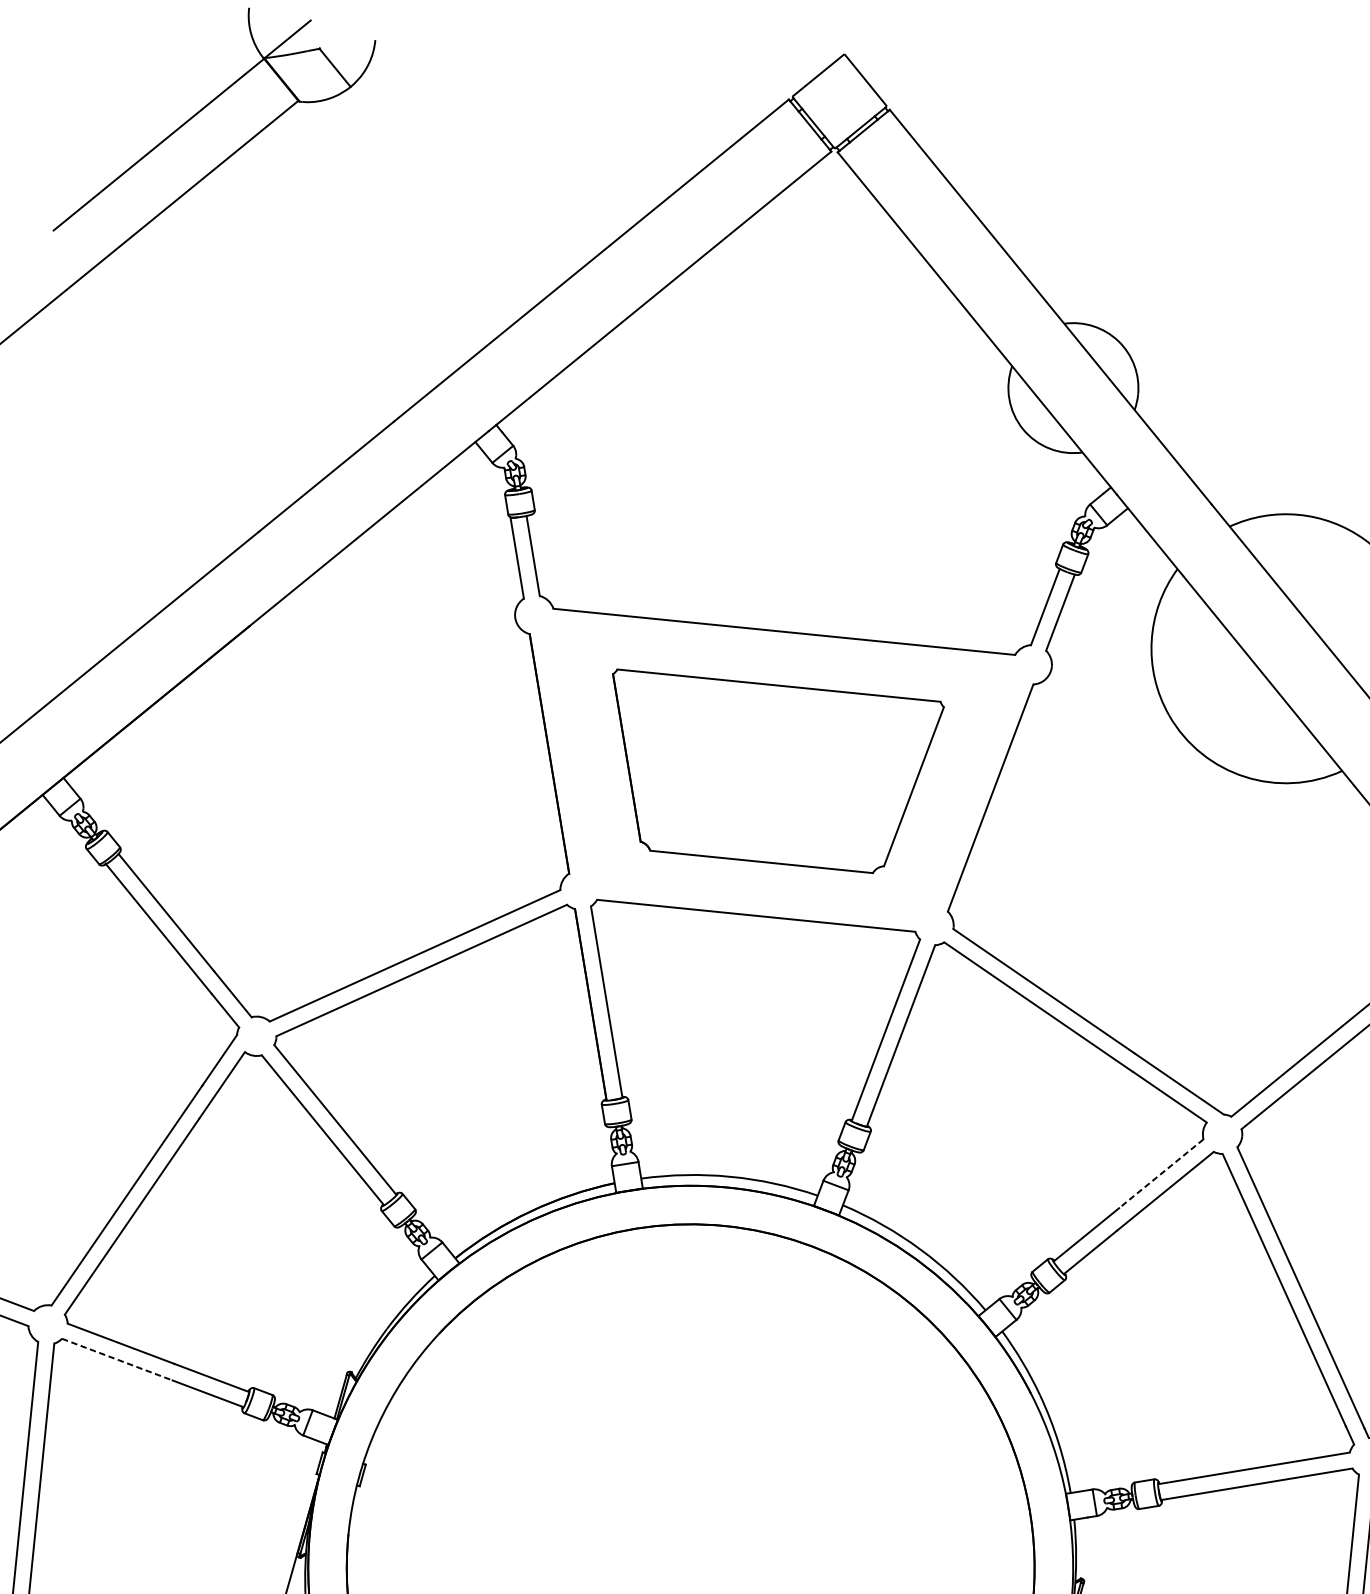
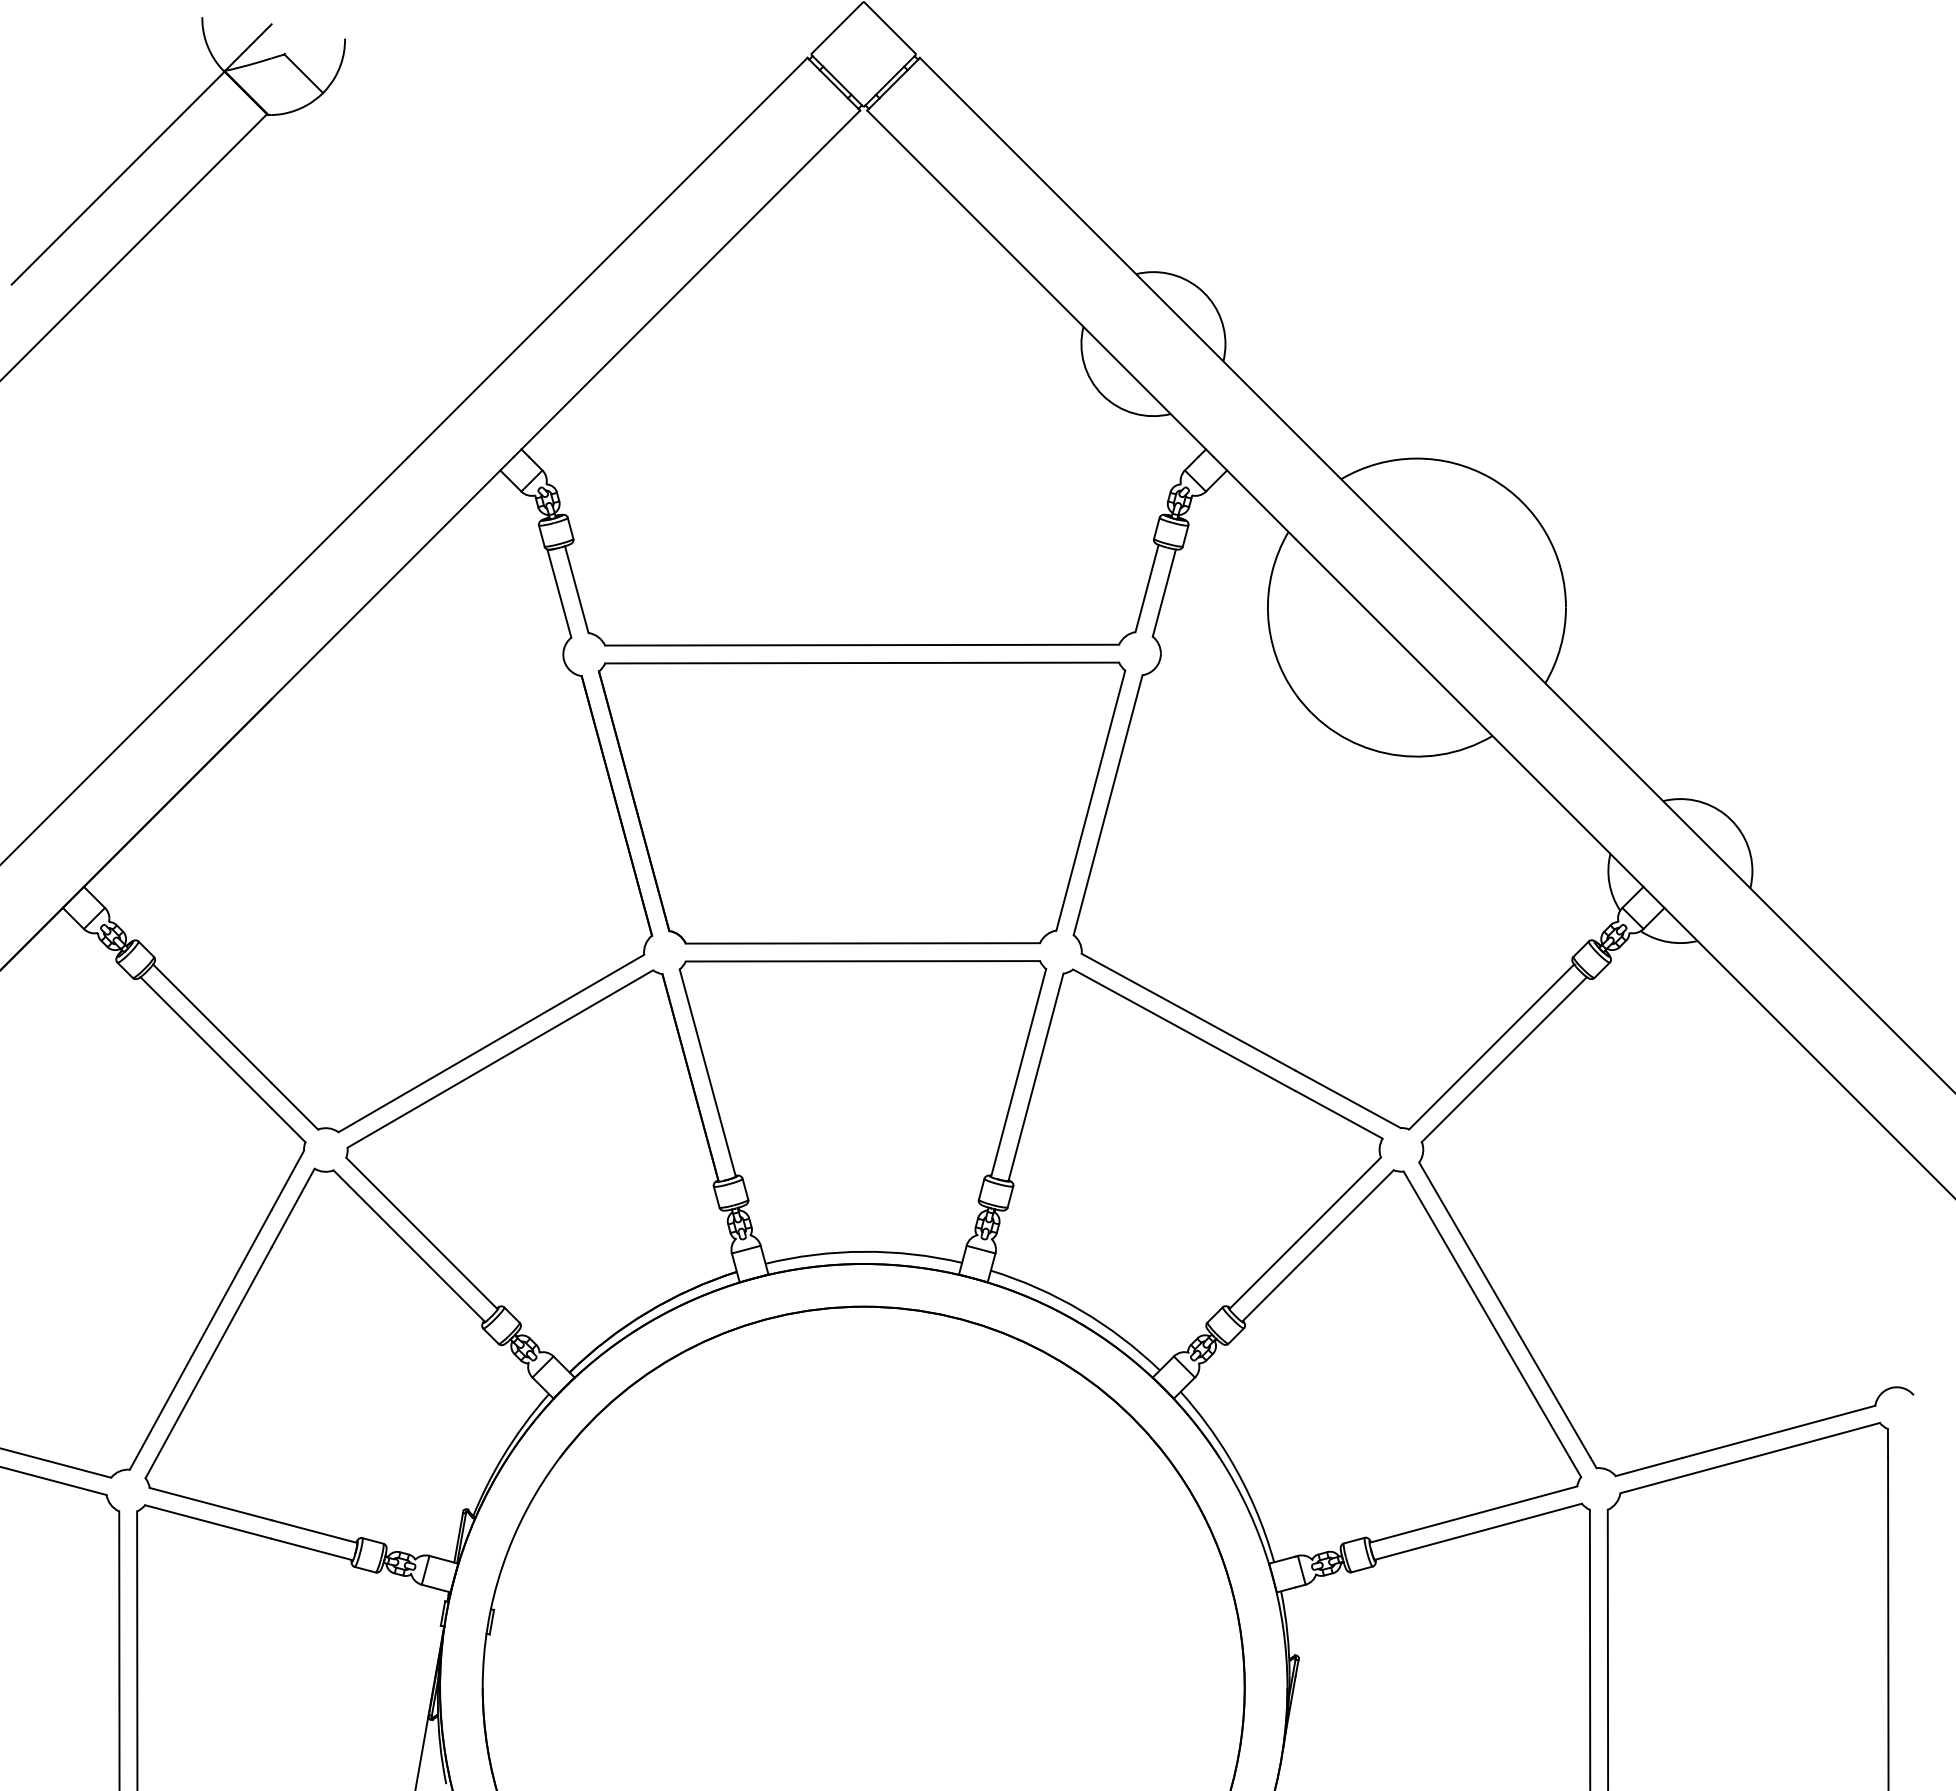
part: (770, 773) -> (862, 802), size x1.43
line: (1160, 1173) -> (1337, 1200), dashed -> solid
line: (117, 1360) -> (208, 1522), dashed -> solid

